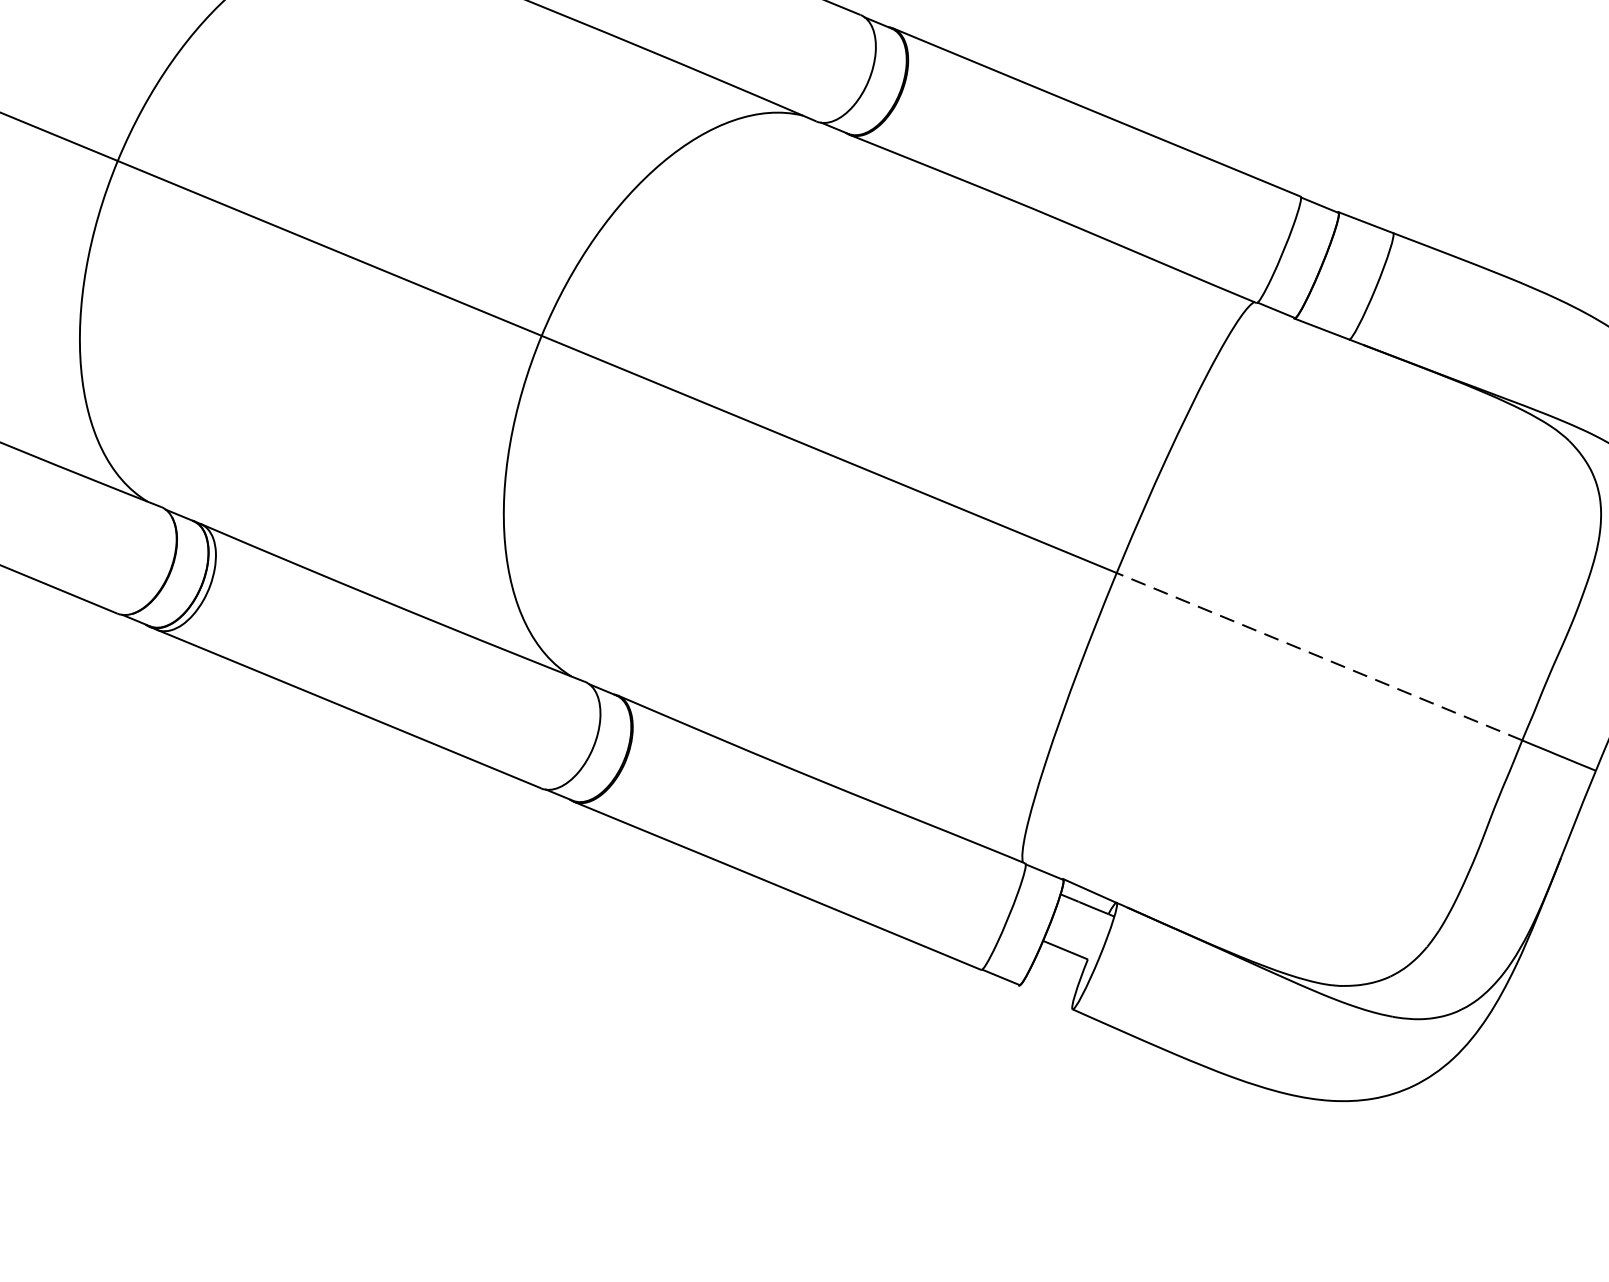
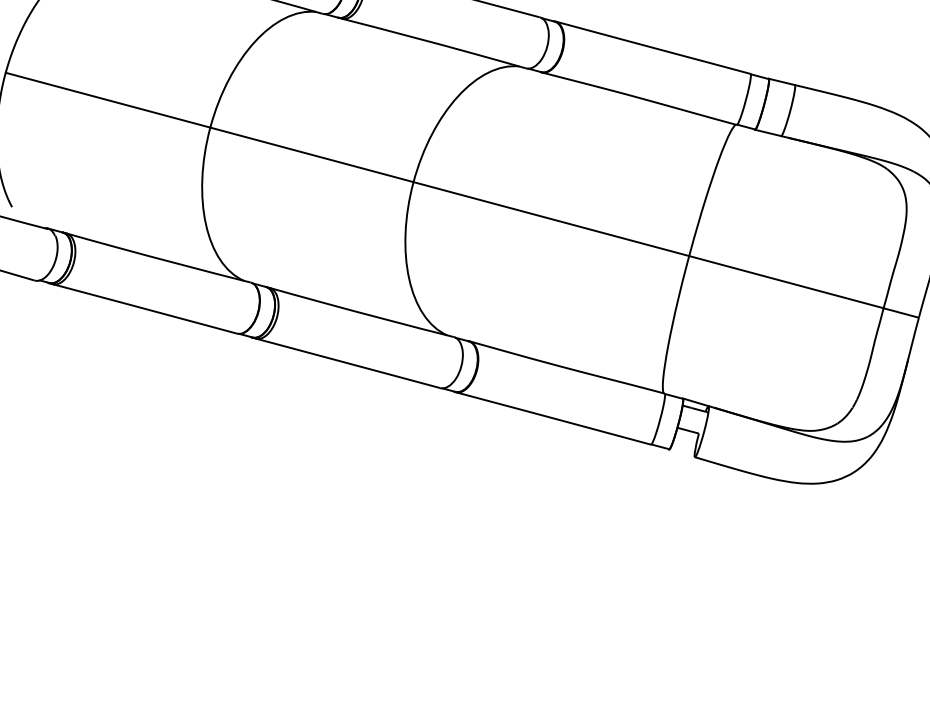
line: (1319, 657) -> (786, 282), dashed -> solid

